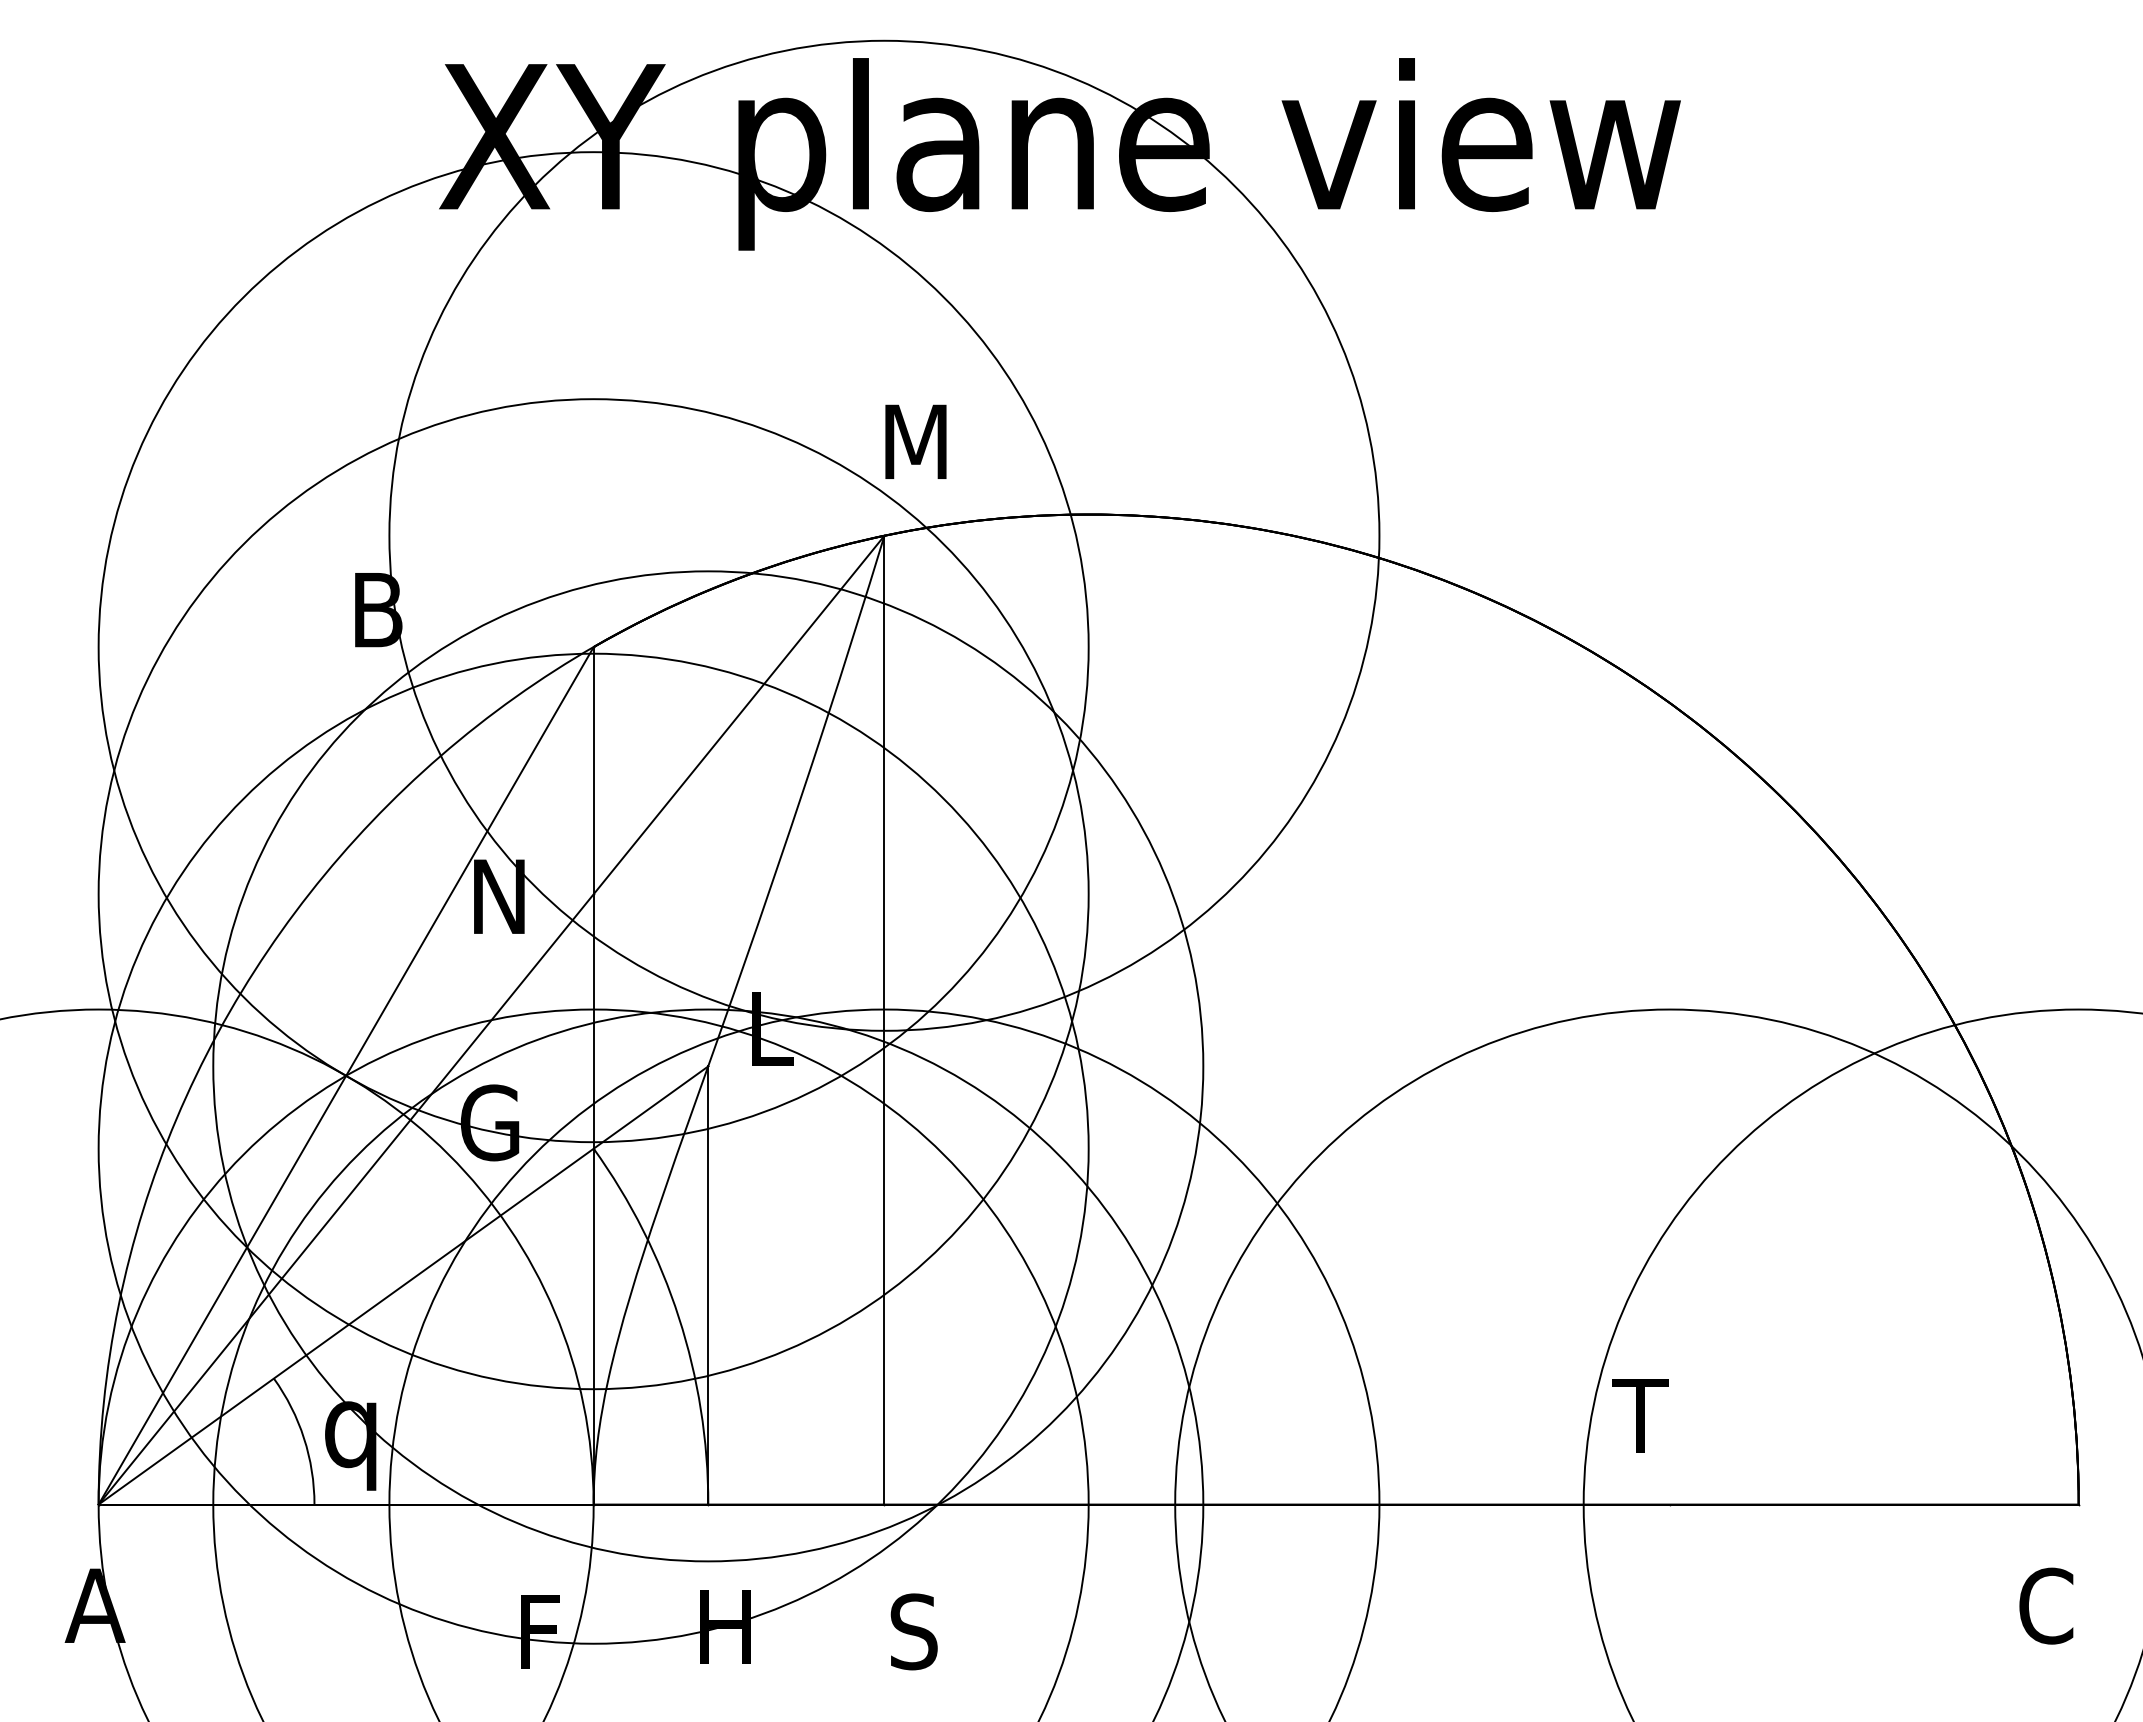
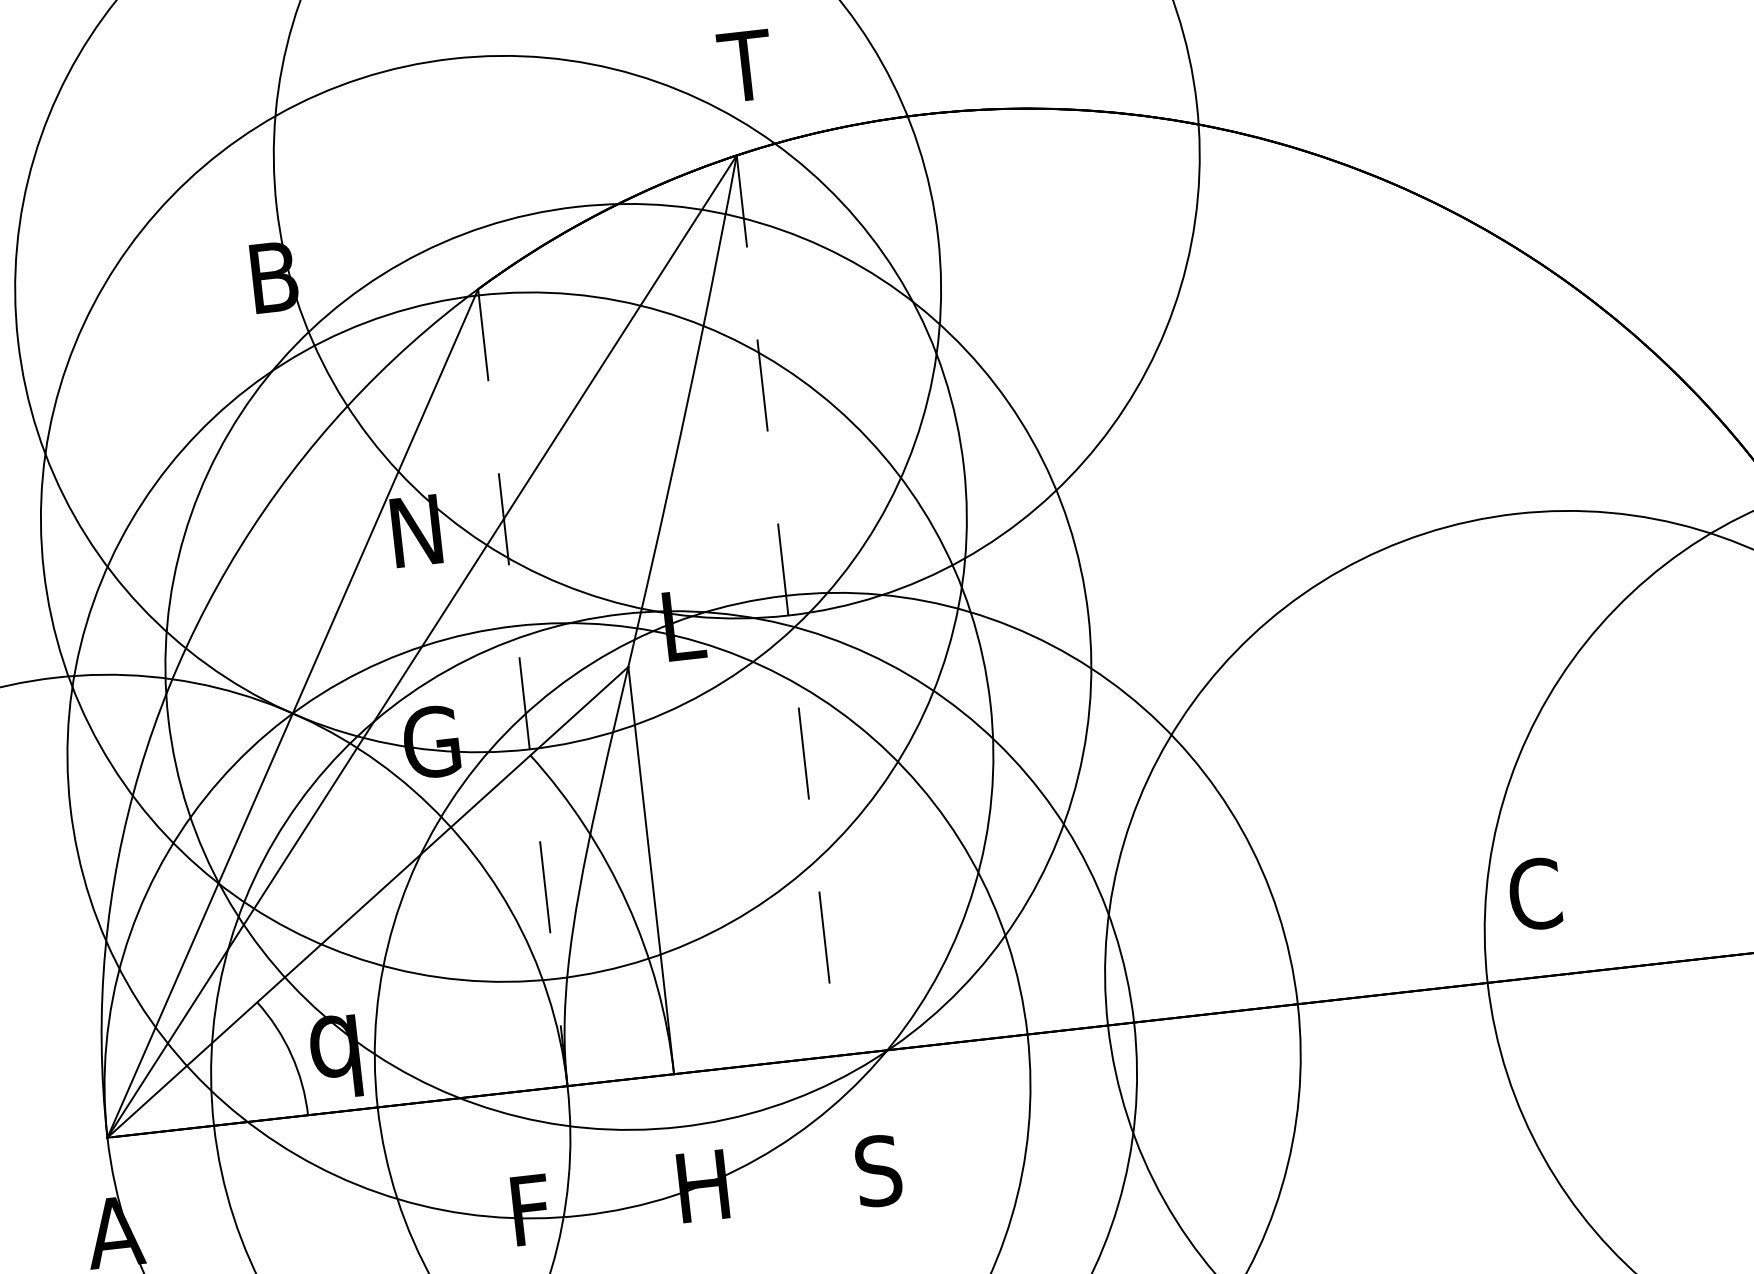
text: (911, 441) -> (752, 65), M -> T
line: (884, 1020) -> (787, 605), solid -> dashed
line: (593, 1075) -> (522, 687), solid -> dashed
text: (1641, 1415) -> (1532, 894), T -> C

